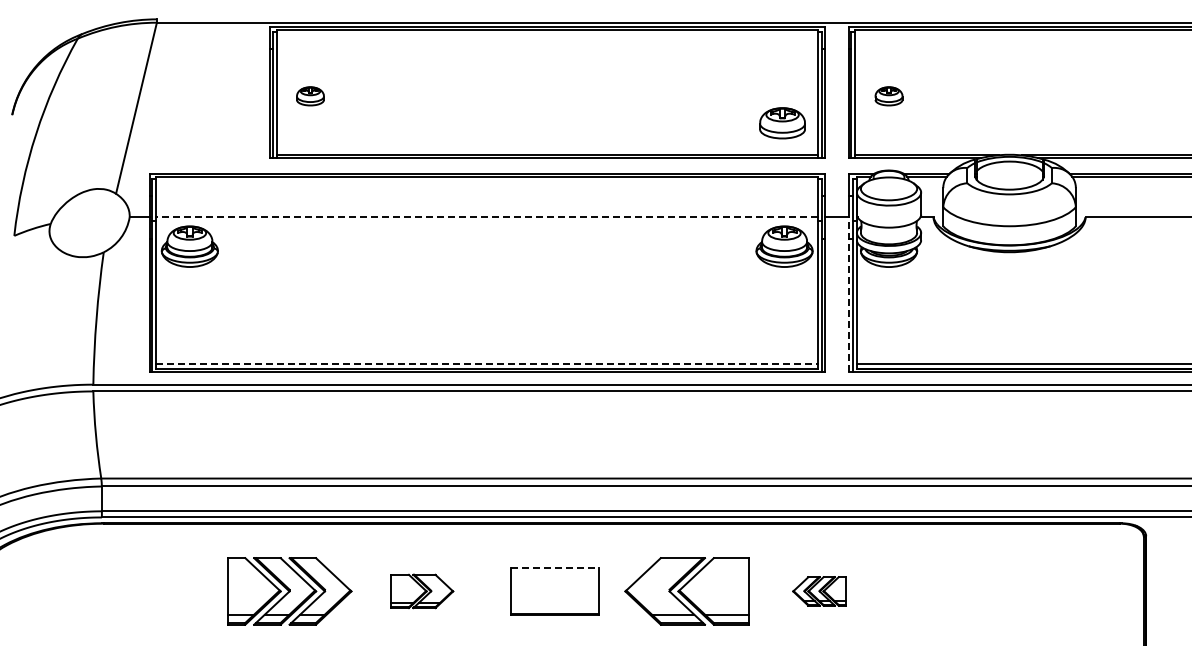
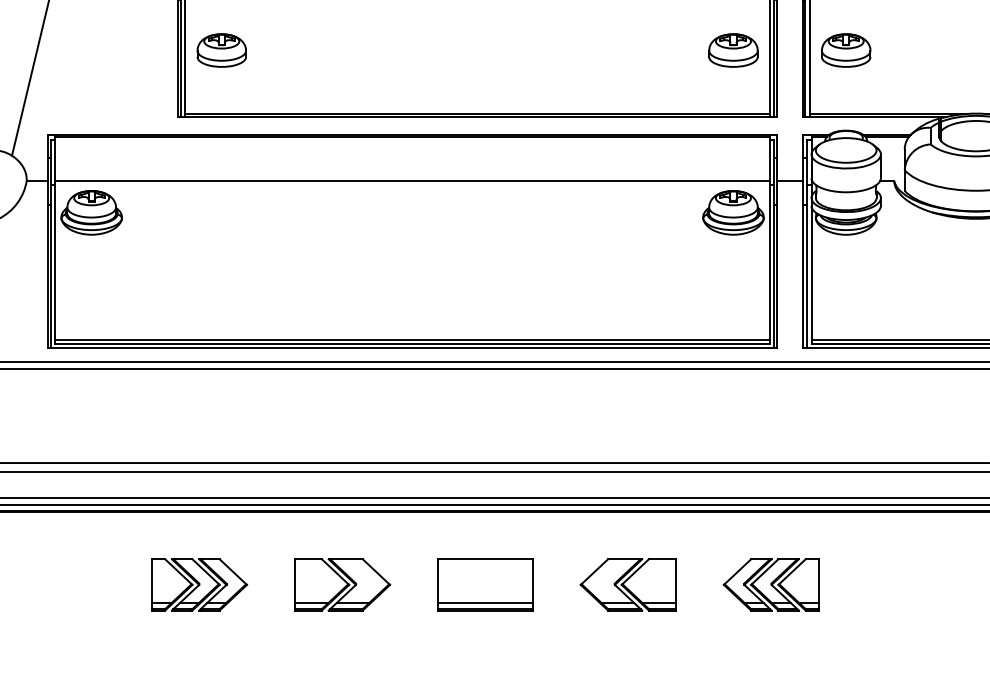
part: (310, 96) -> (221, 50), size x1.67
part: (888, 96) -> (845, 50), size x1.67
part: (782, 123) -> (733, 50), moved
line: (486, 217) -> (411, 181), dashed -> solid
line: (848, 293) -> (802, 263), dashed -> solid
line: (487, 364) -> (412, 339), dashed -> solid
line: (555, 567) -> (486, 559), dashed -> solid
part: (289, 591) -> (199, 584), size x0.71
part: (422, 591) -> (342, 584), size x1.43
part: (687, 591) -> (628, 584), size x0.71
part: (819, 591) -> (771, 584), size x1.67
line: (554, 608) -> (485, 603), added

